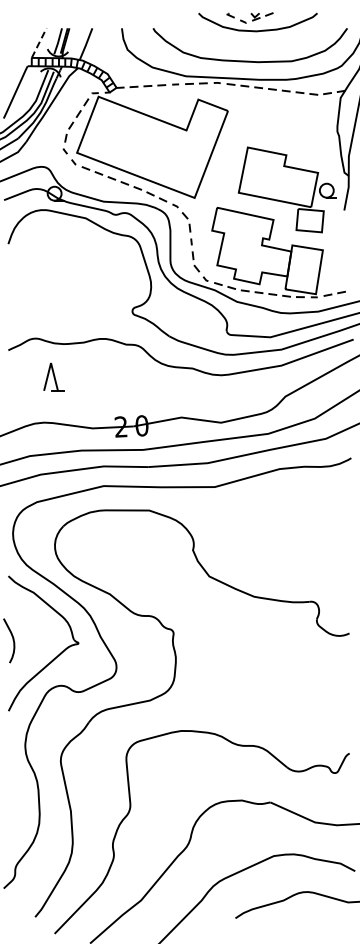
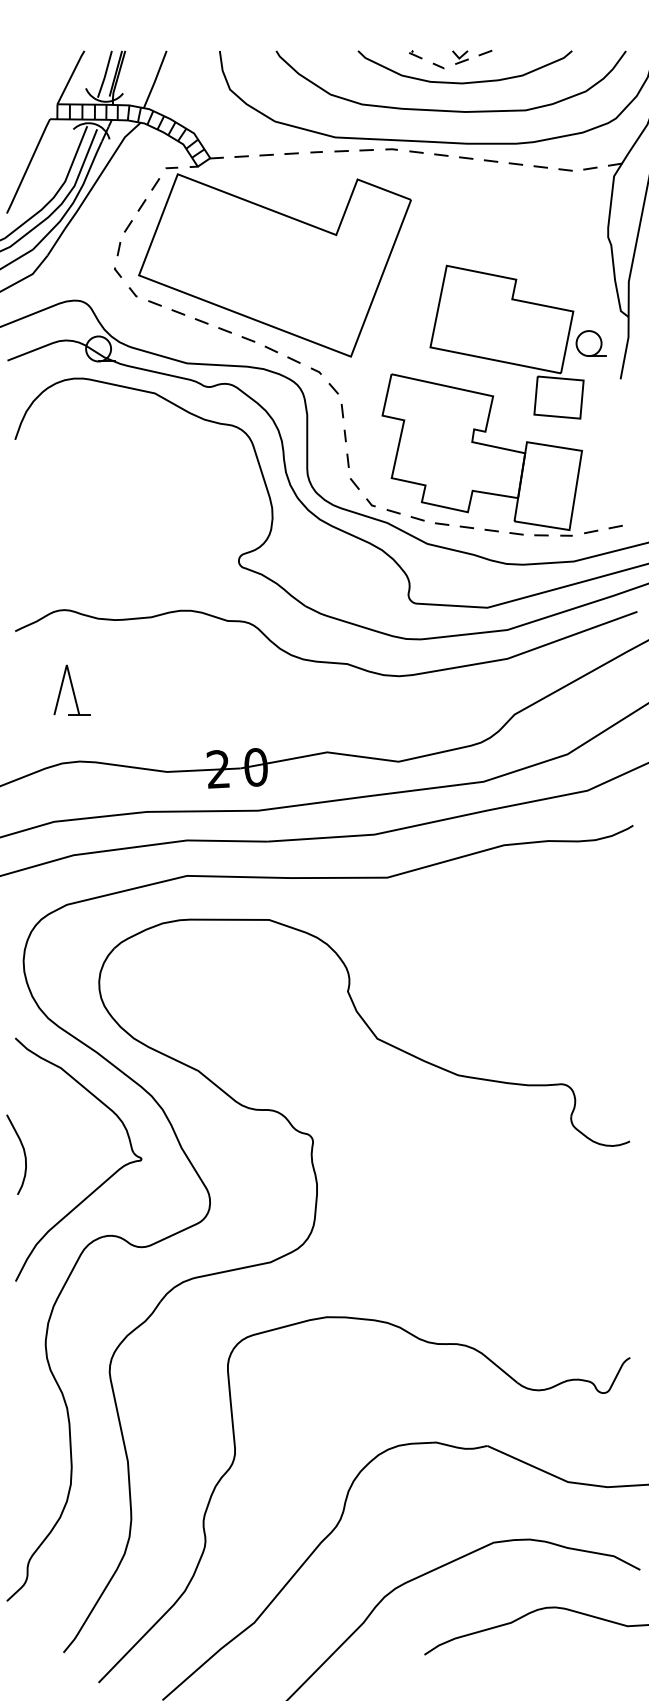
part: (257, 22) -> (464, 67), moved
line: (39, 42) -> (71, 76), dashed -> solid
part: (53, 376) -> (71, 689), moved

